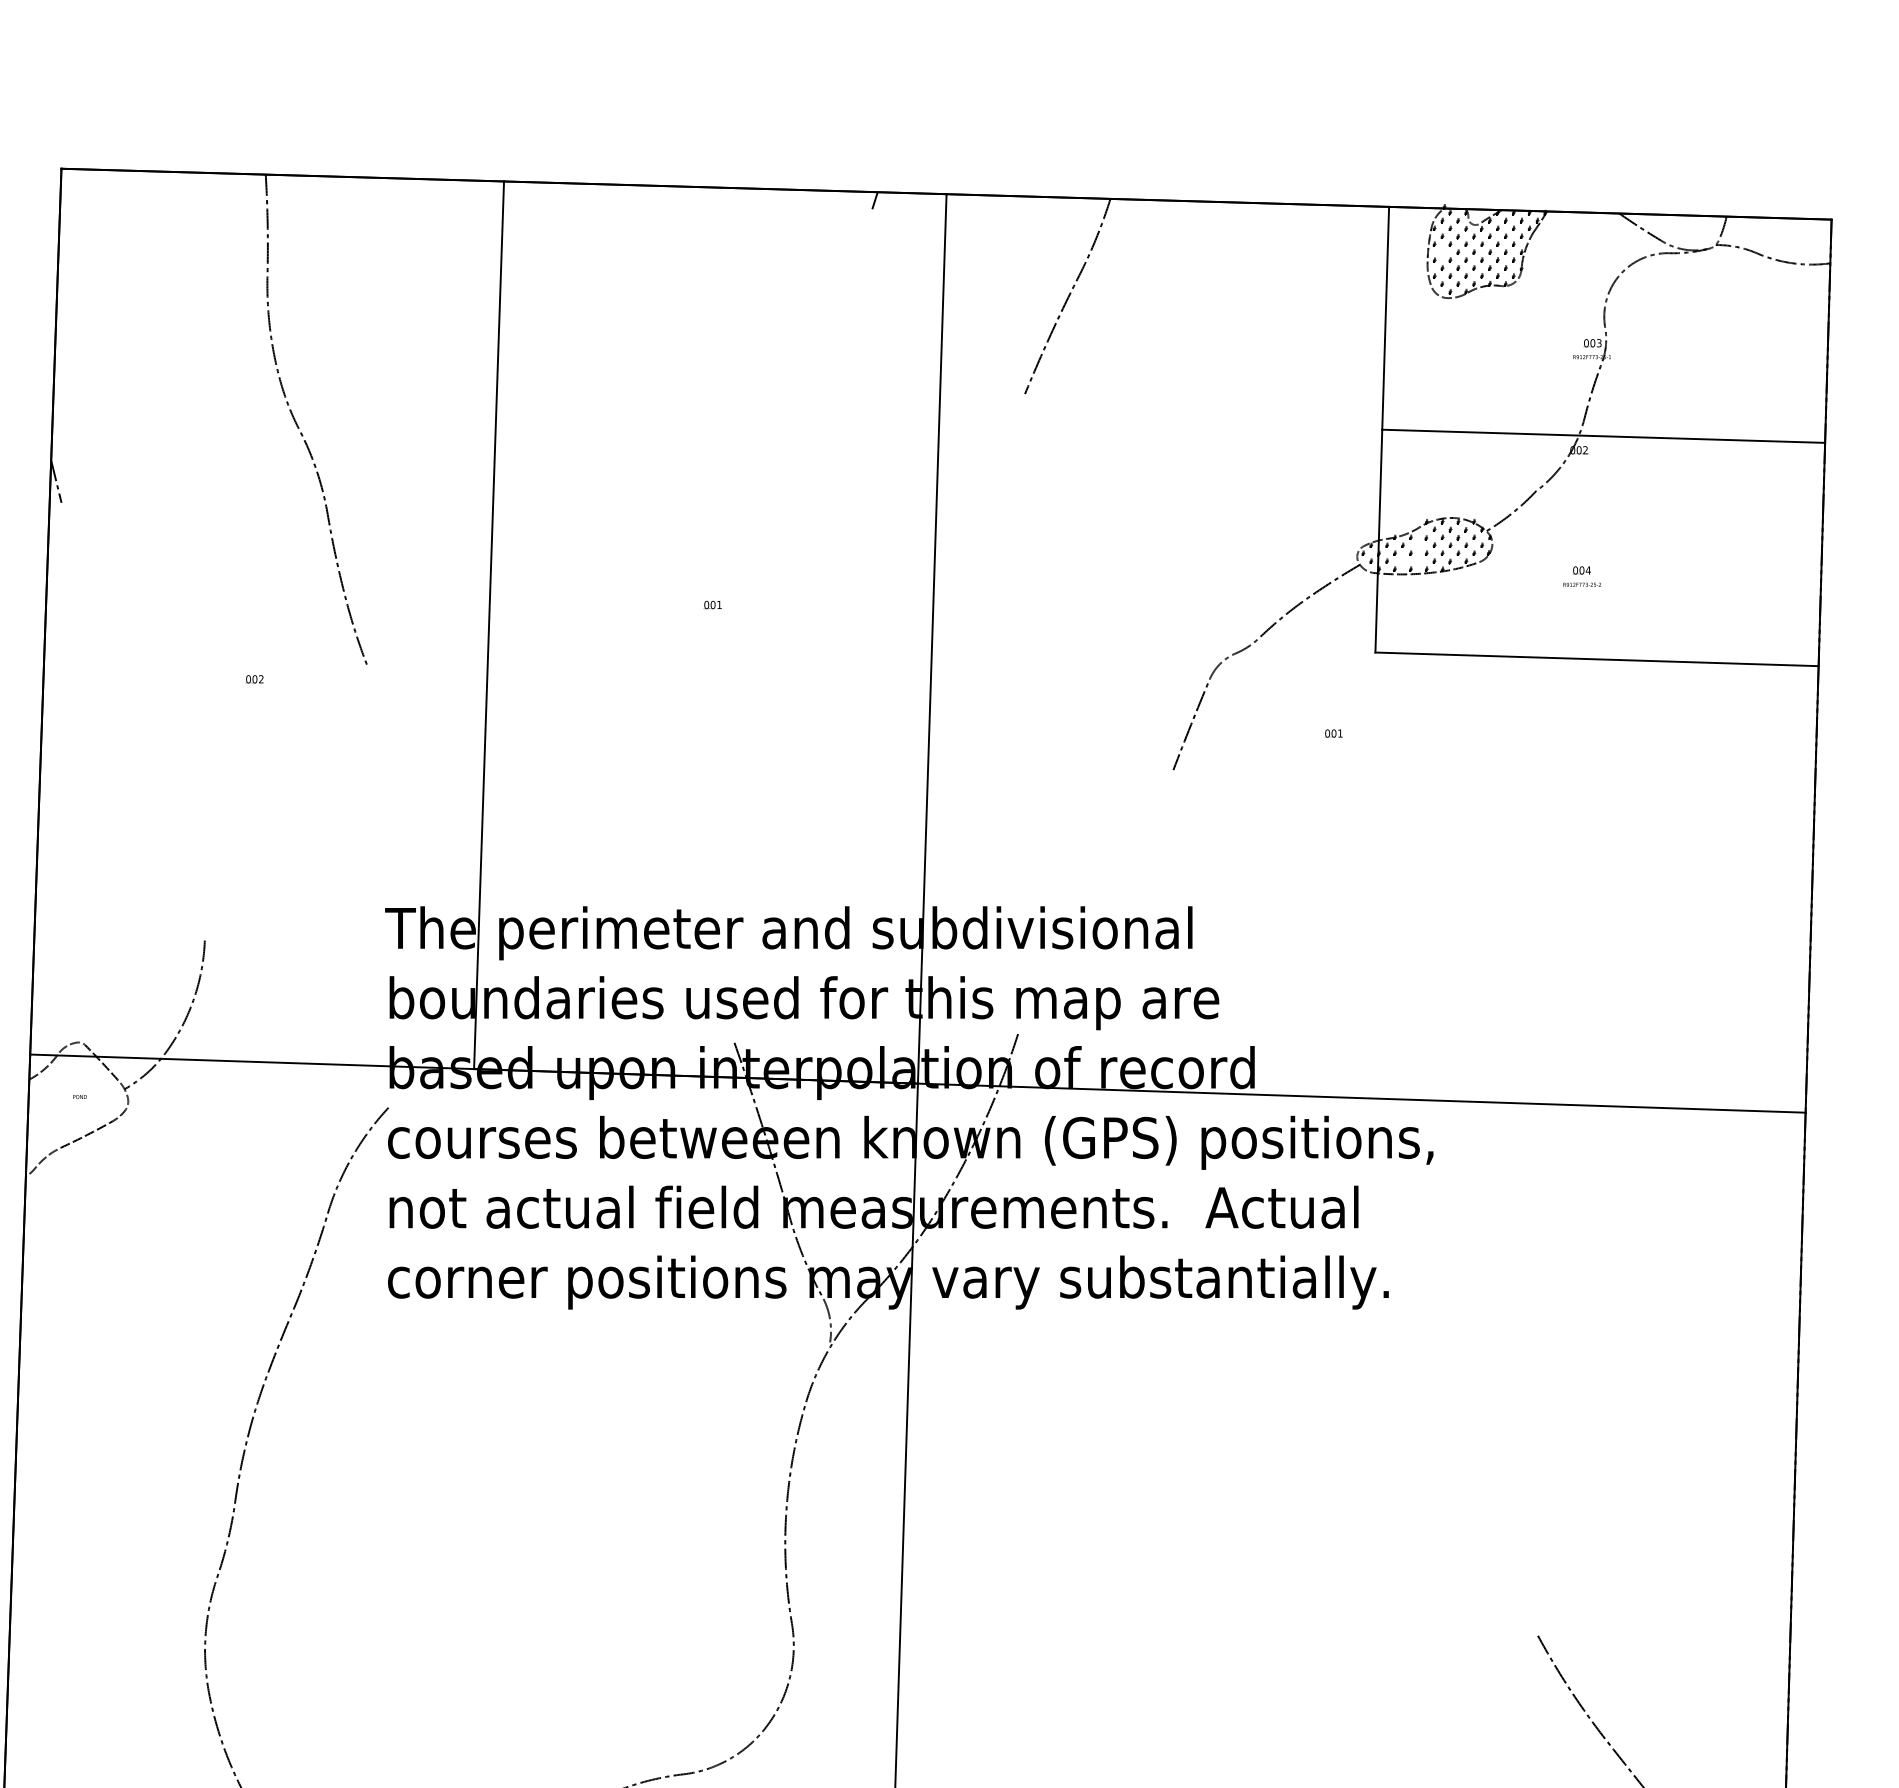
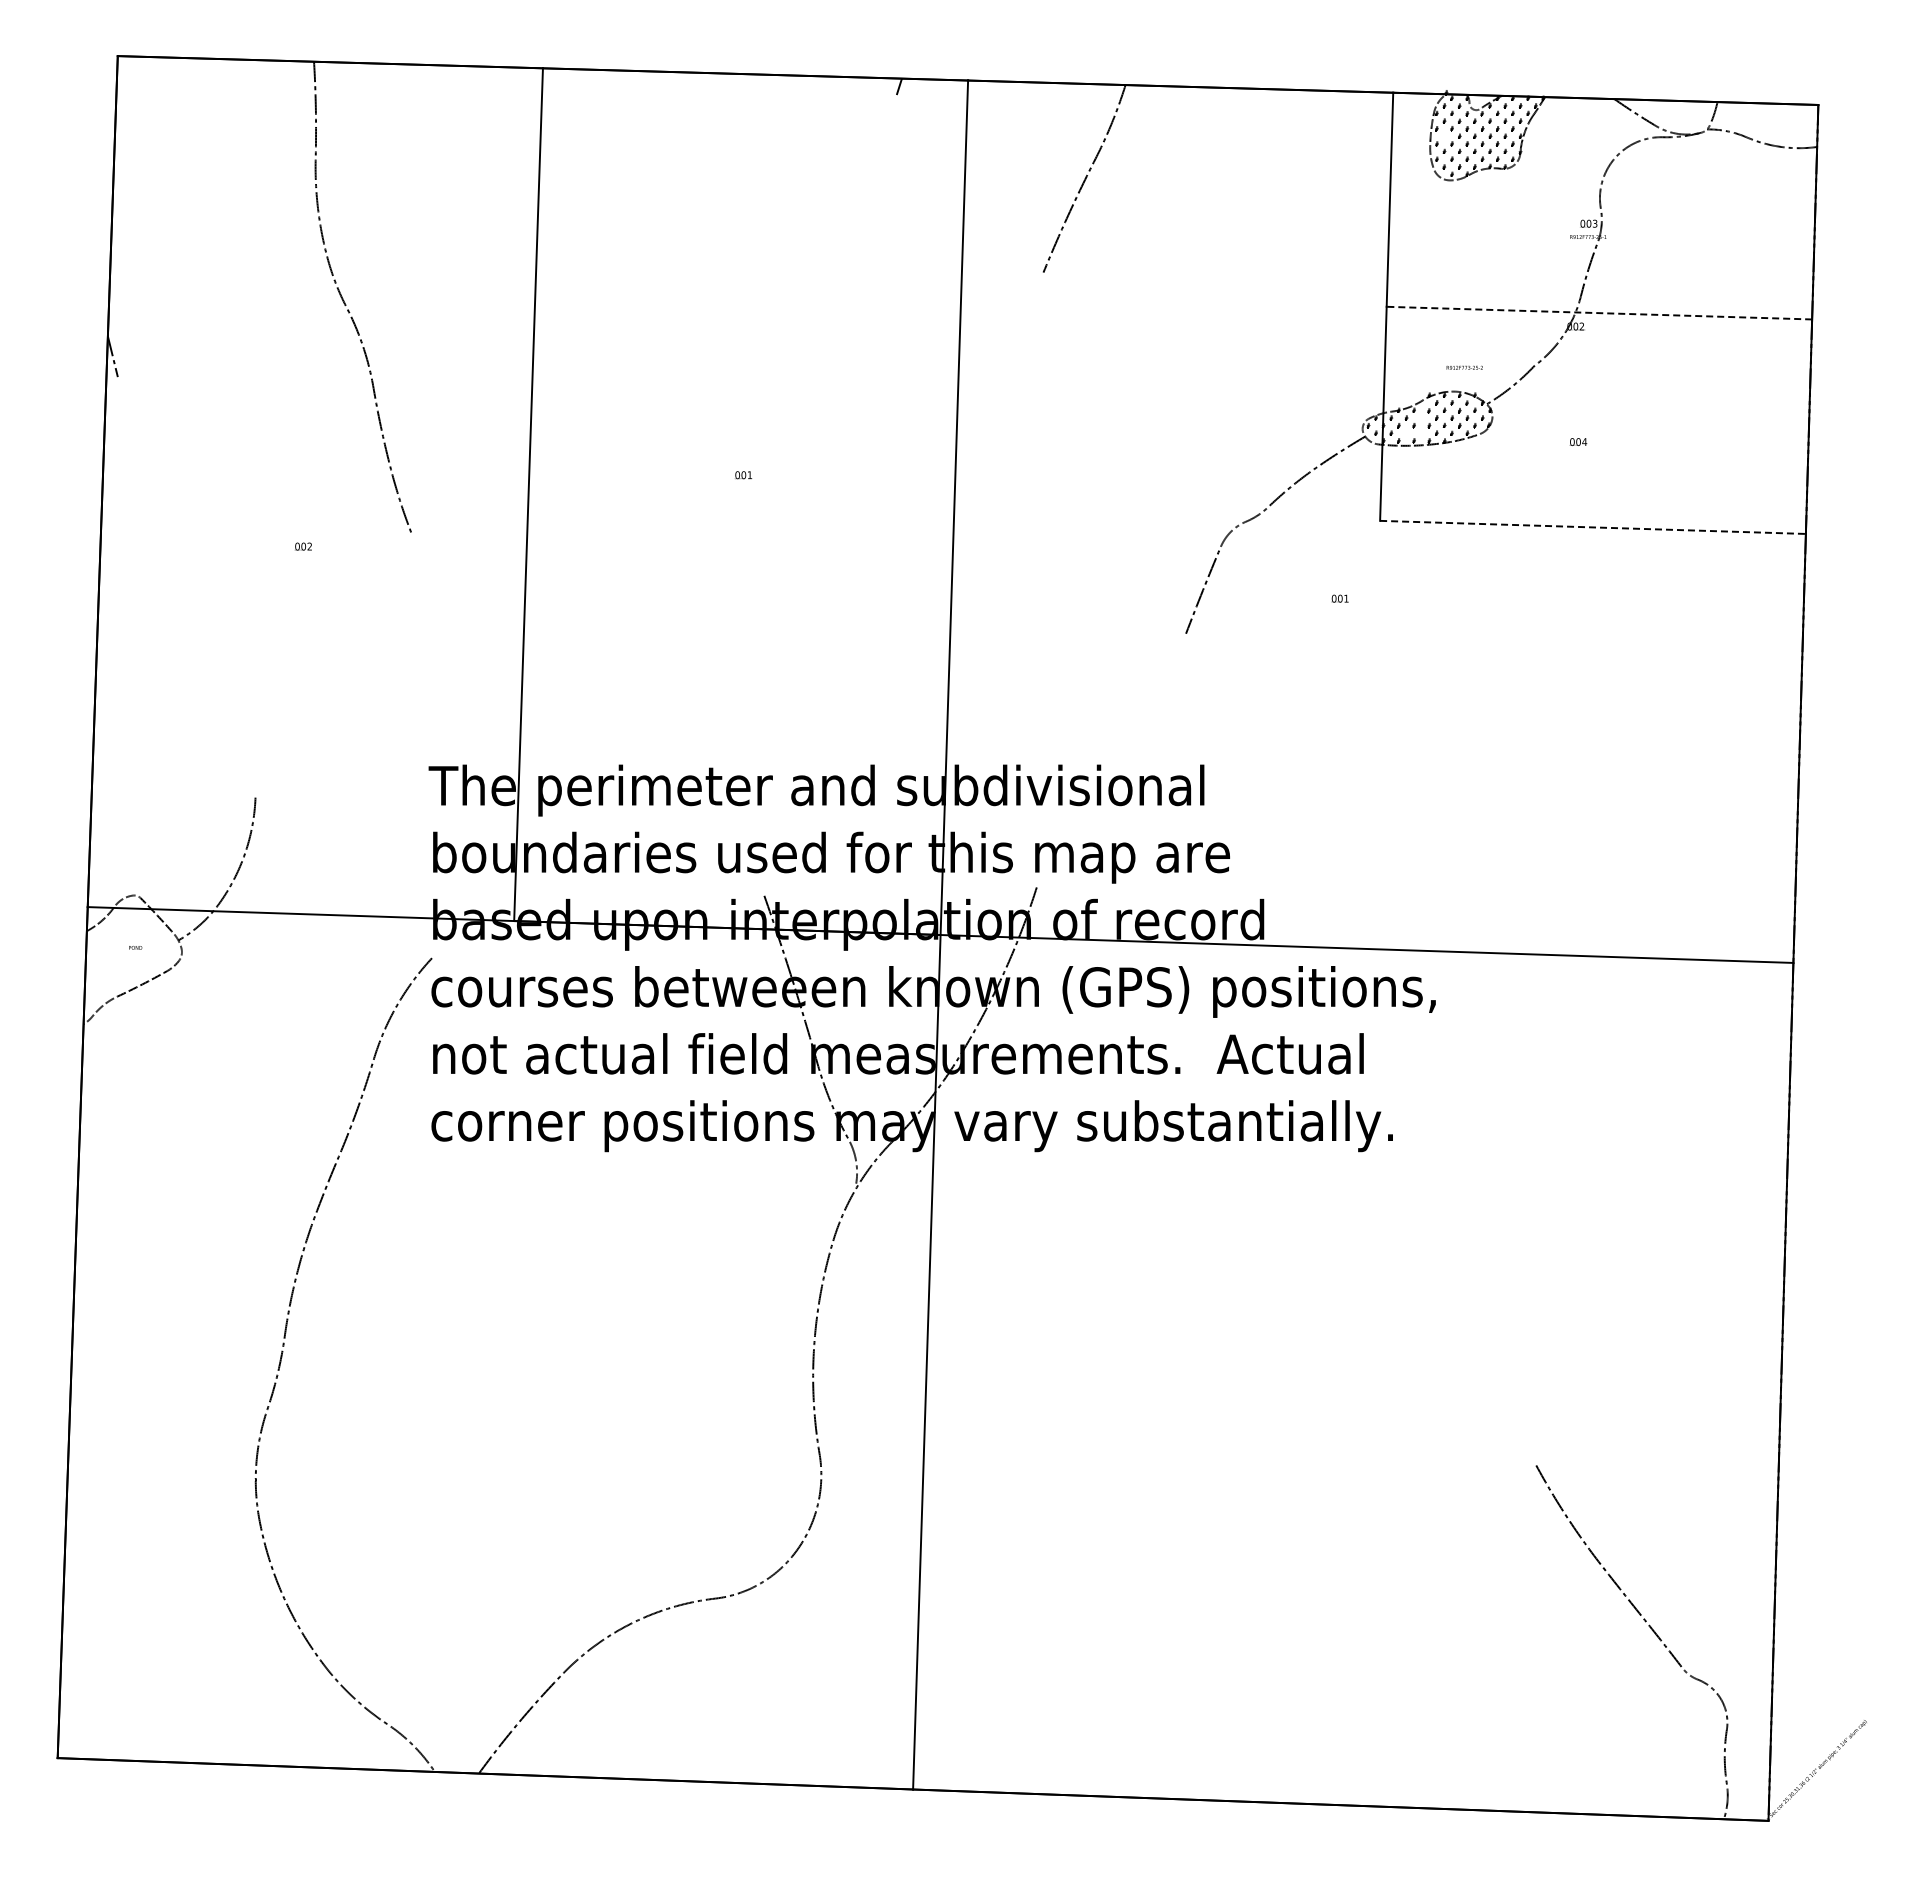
line: (1603, 436) -> (1599, 313), solid -> dashed
text: (1581, 584) -> (1464, 367), moved
line: (1597, 659) -> (1593, 527), solid -> dashed

